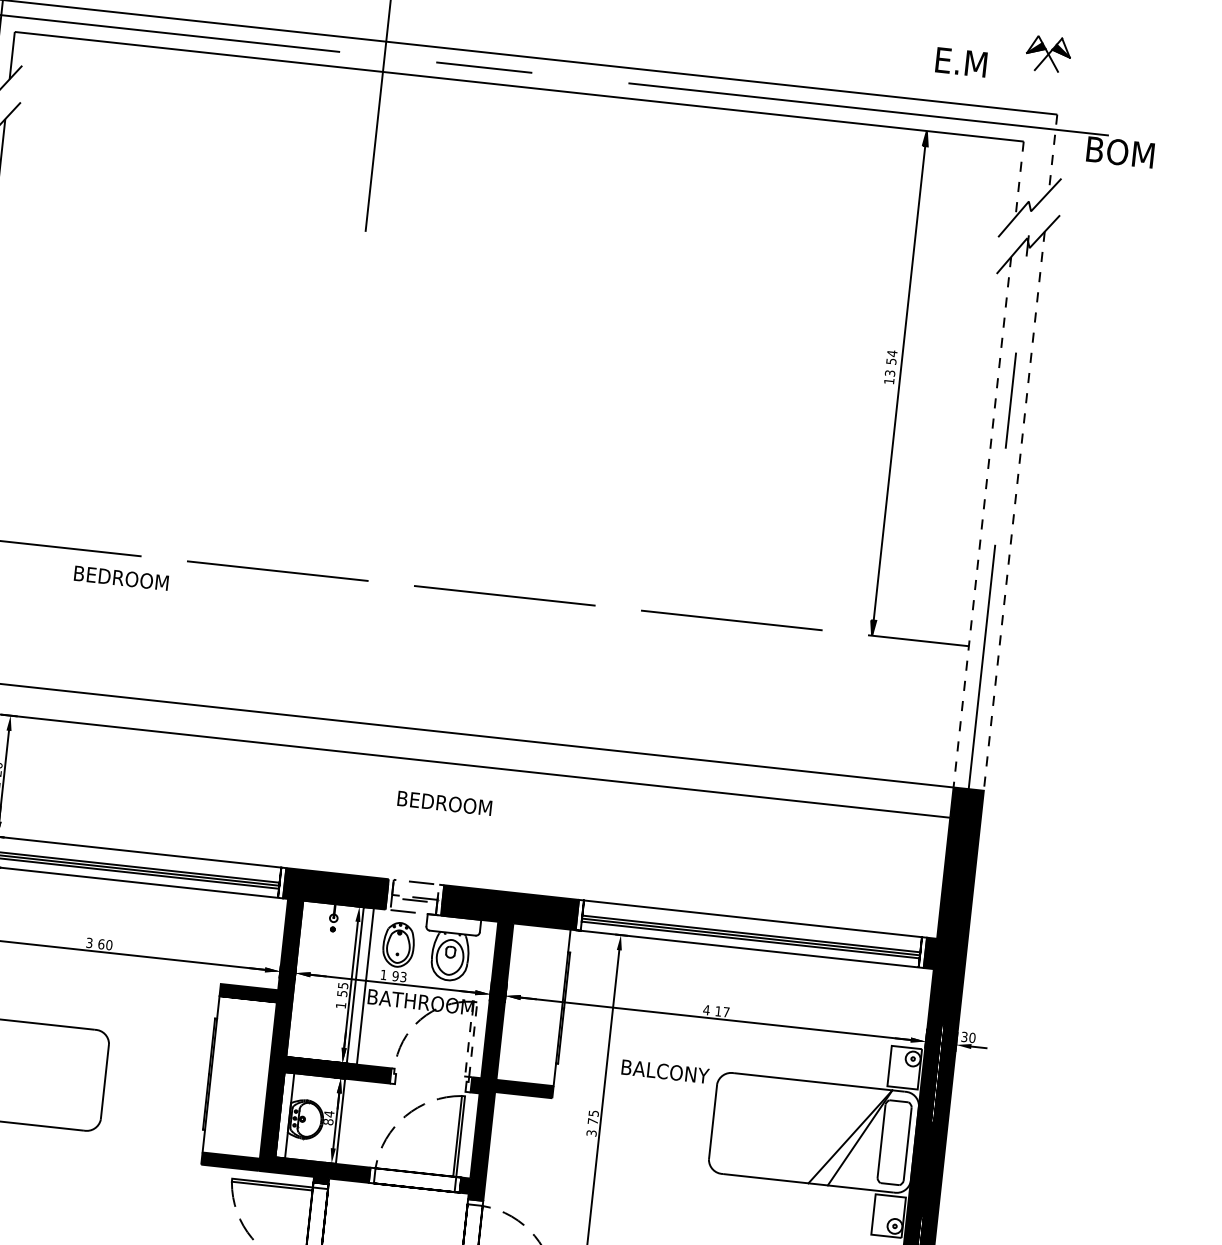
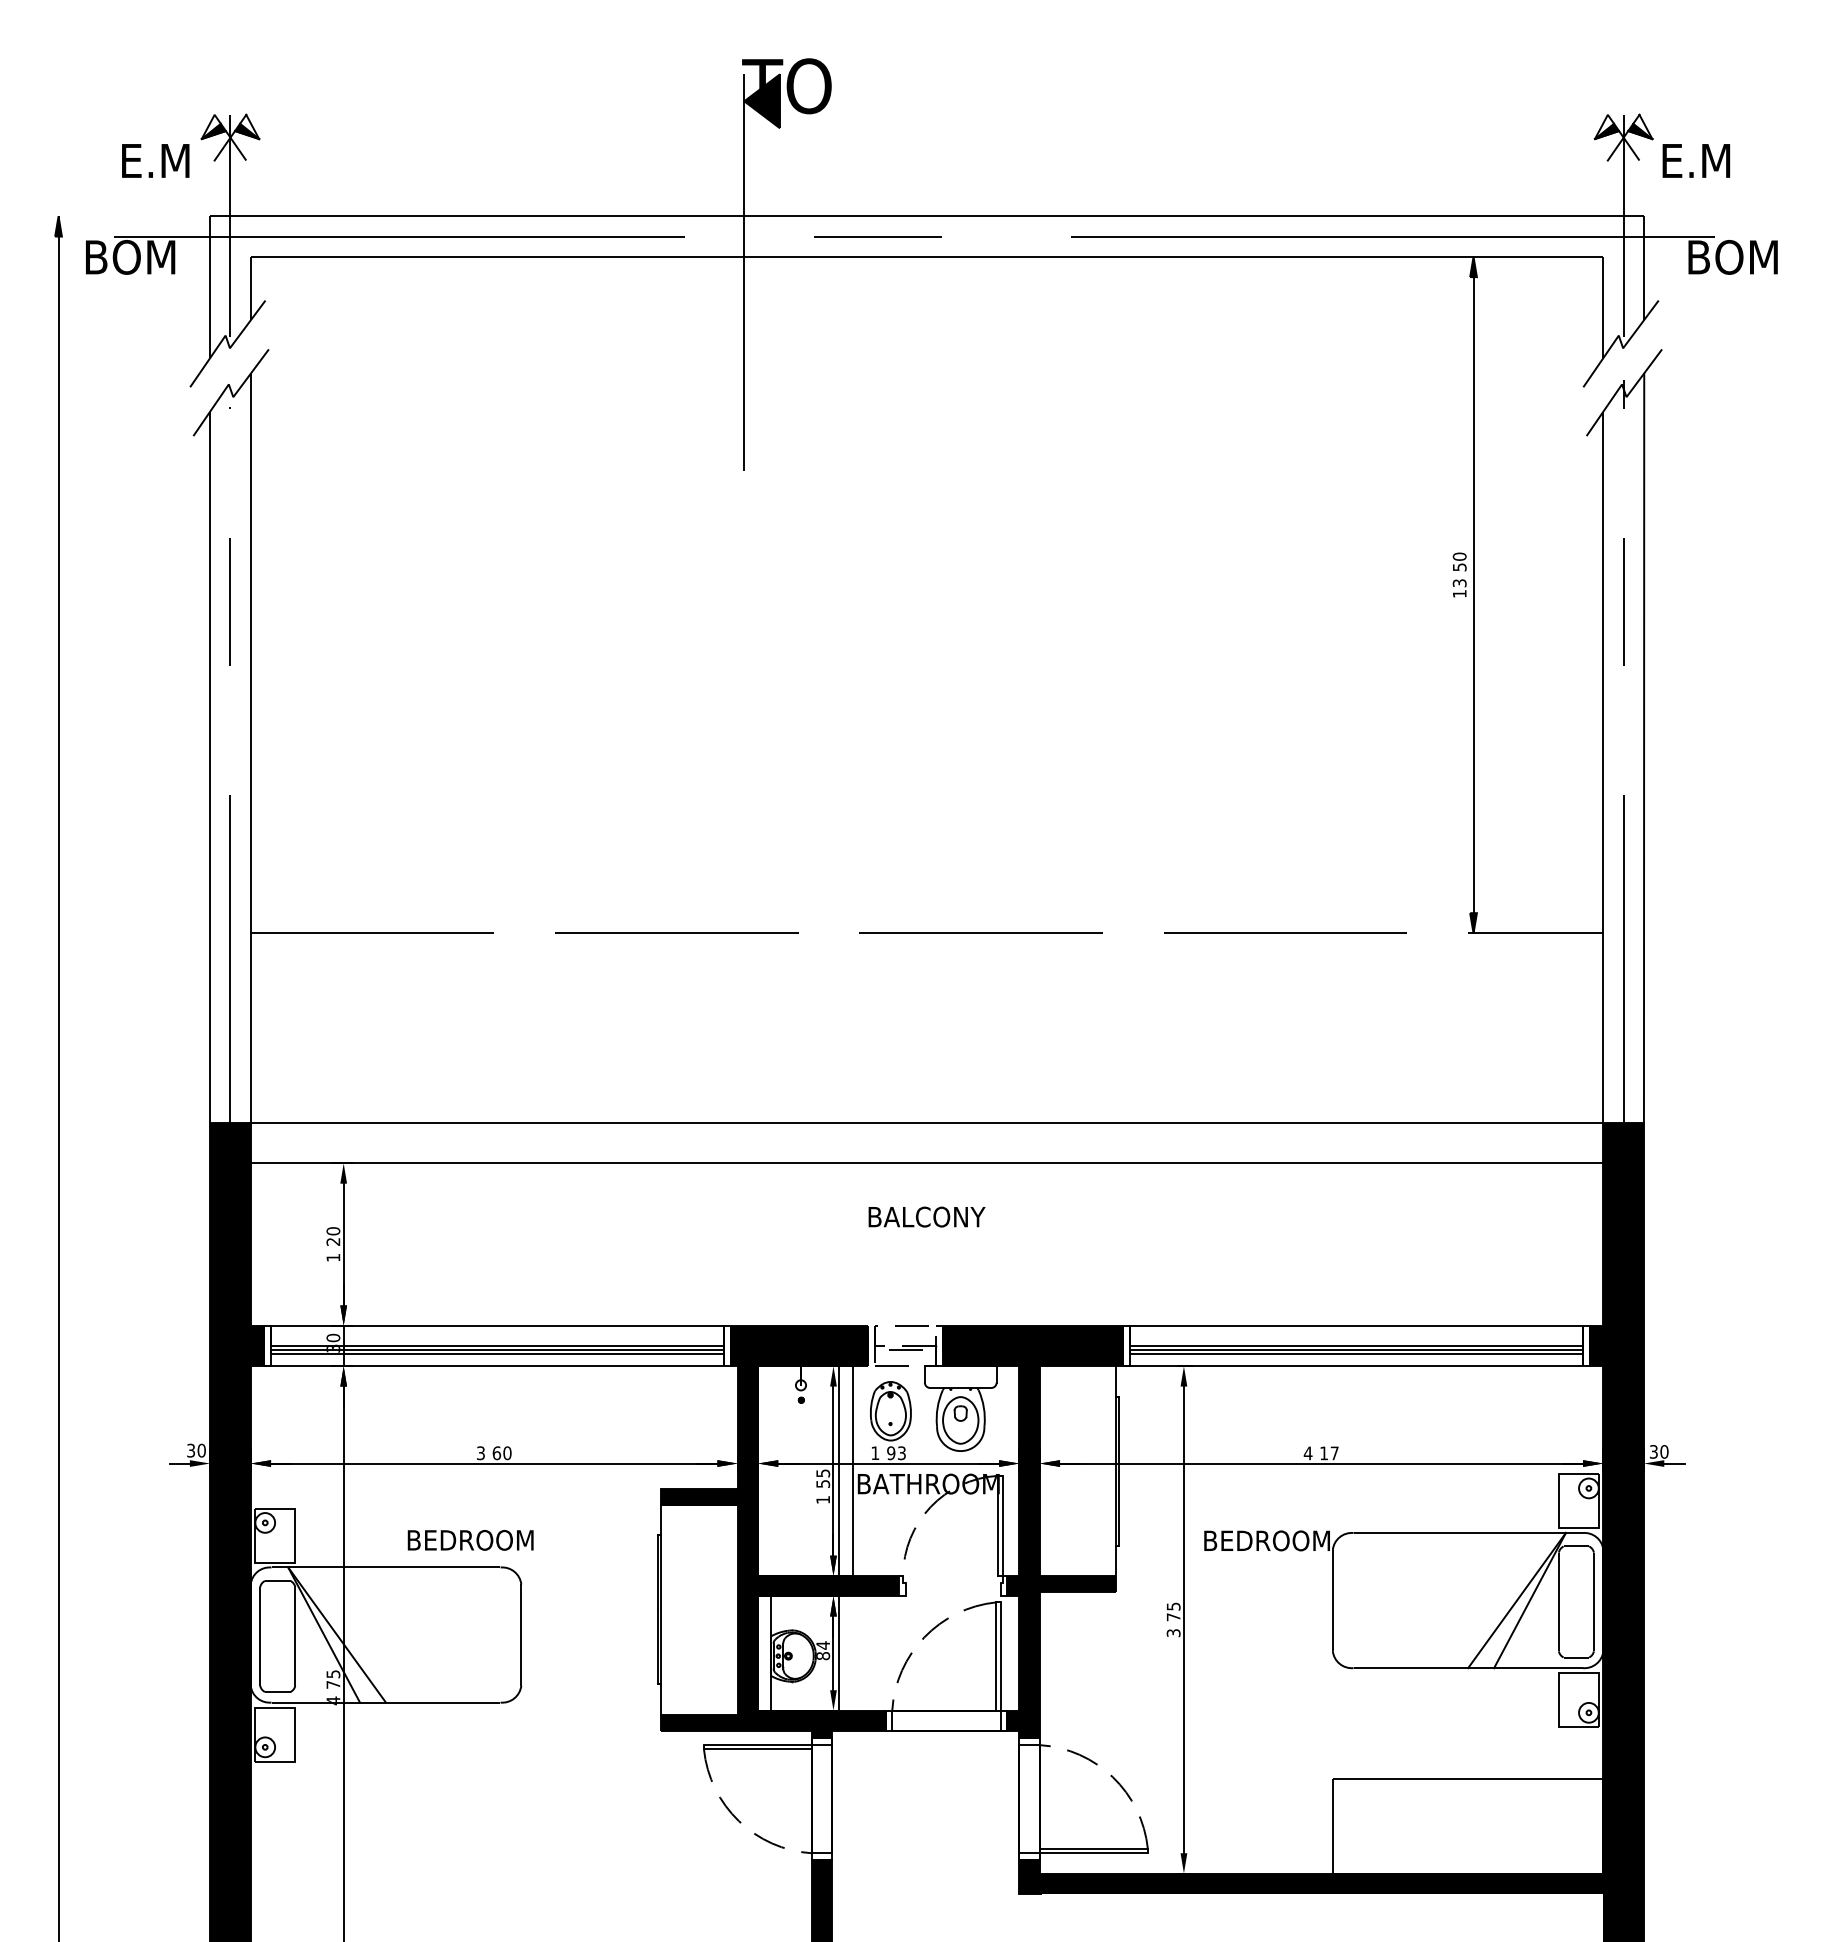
text: (961, 62) -> (1696, 160), moved
line: (1041, 119) -> (1623, 225), added
line: (1052, 153) -> (1643, 268), dashed -> solid
line: (1019, 179) -> (1603, 307), dashed -> solid
text: (892, 353) -> (1459, 556), 54 -> 50
line: (1014, 511) -> (1644, 748), dashed -> solid
line: (982, 522) -> (1603, 767), dashed -> solid
text: (121, 578) -> (470, 1540), moved
text: (450, 803) -> (938, 1216), BEDROOM -> BALCONY
line: (468, 1039) -> (997, 1526), dashed -> solid
line: (473, 1039) -> (1003, 1525), dashed -> solid
text: (674, 1072) -> (1274, 1540), BALCONY -> BEDROOM

